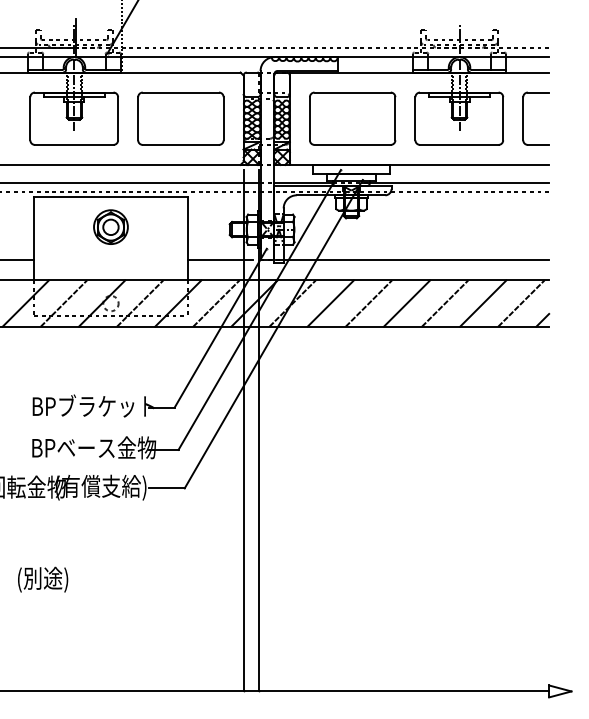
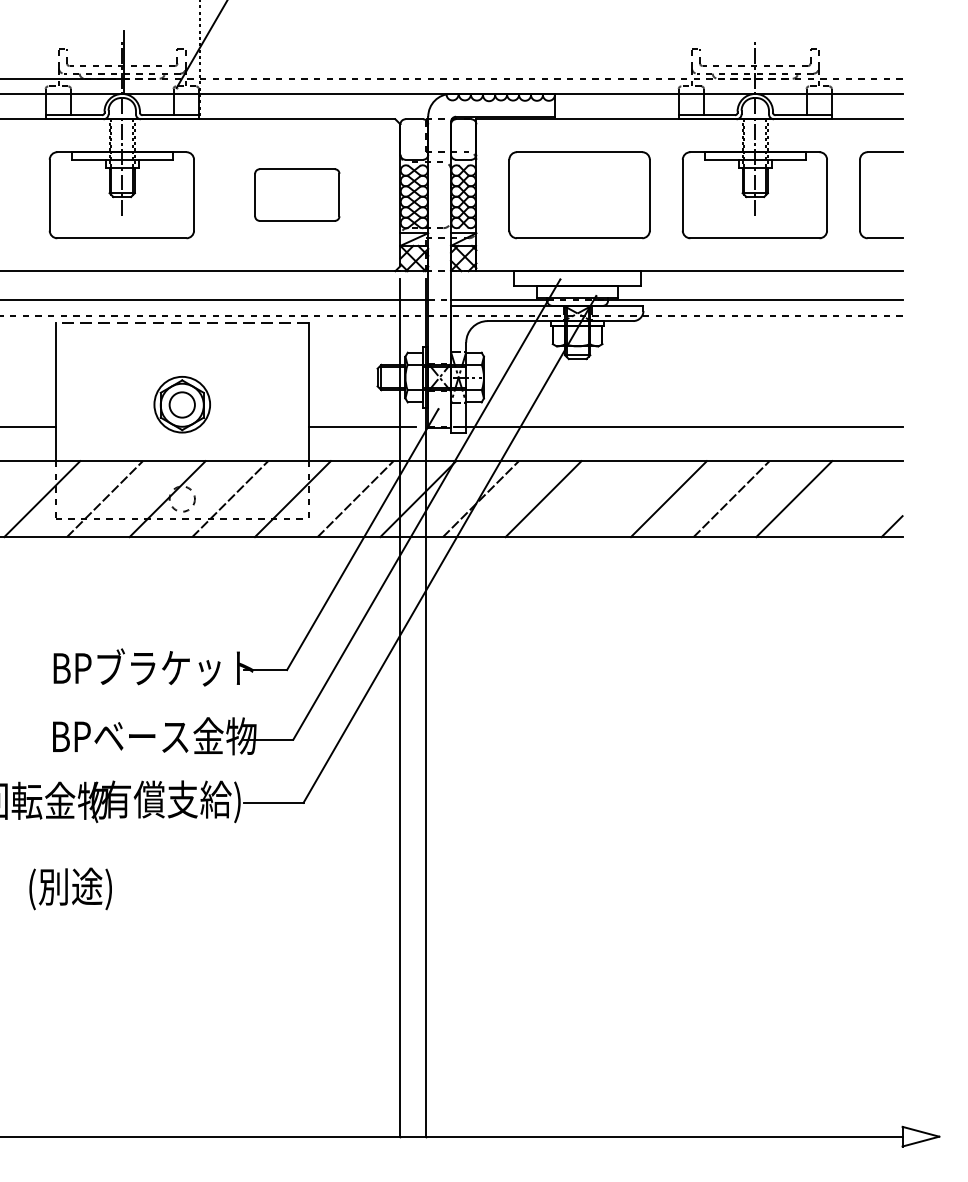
part: (180, 118) -> (296, 194), size x0.6
line: (110, 196) -> (181, 323), solid -> dashed
part: (110, 226) -> (181, 403), moved
line: (368, 303) -> (605, 498), removed
line: (521, 303) -> (857, 498), removed
text: (43, 579) -> (71, 888), moved

